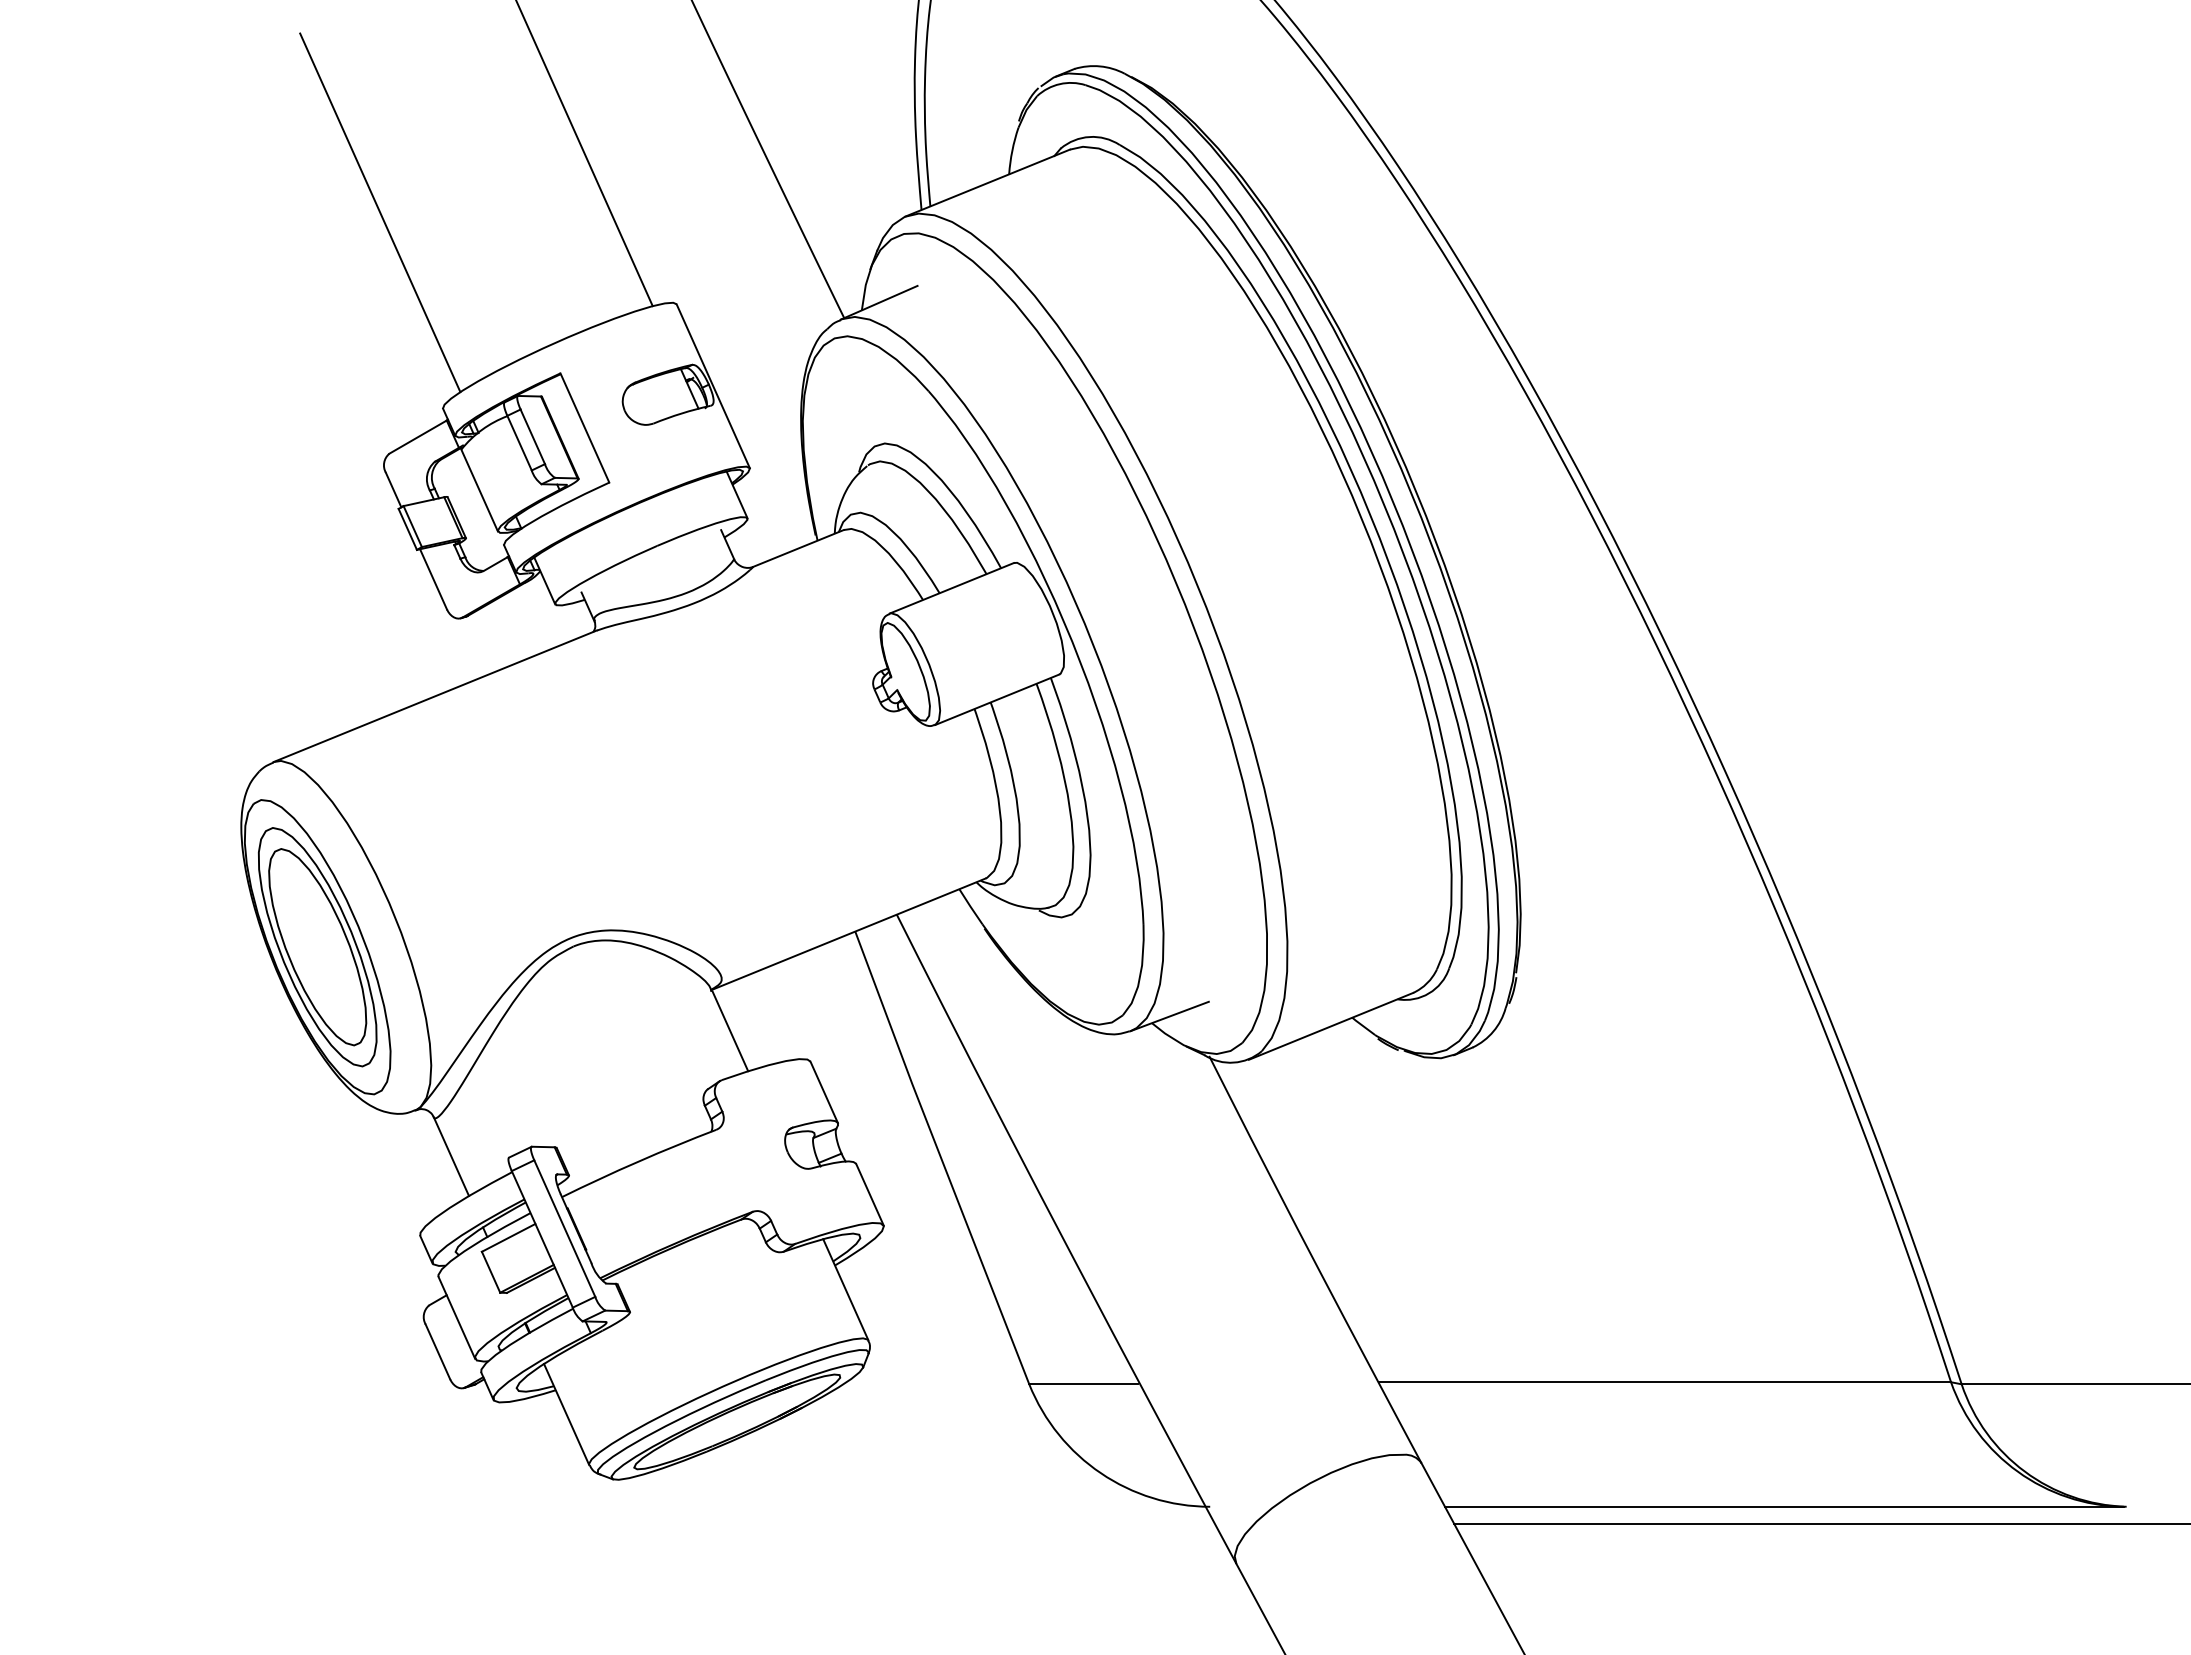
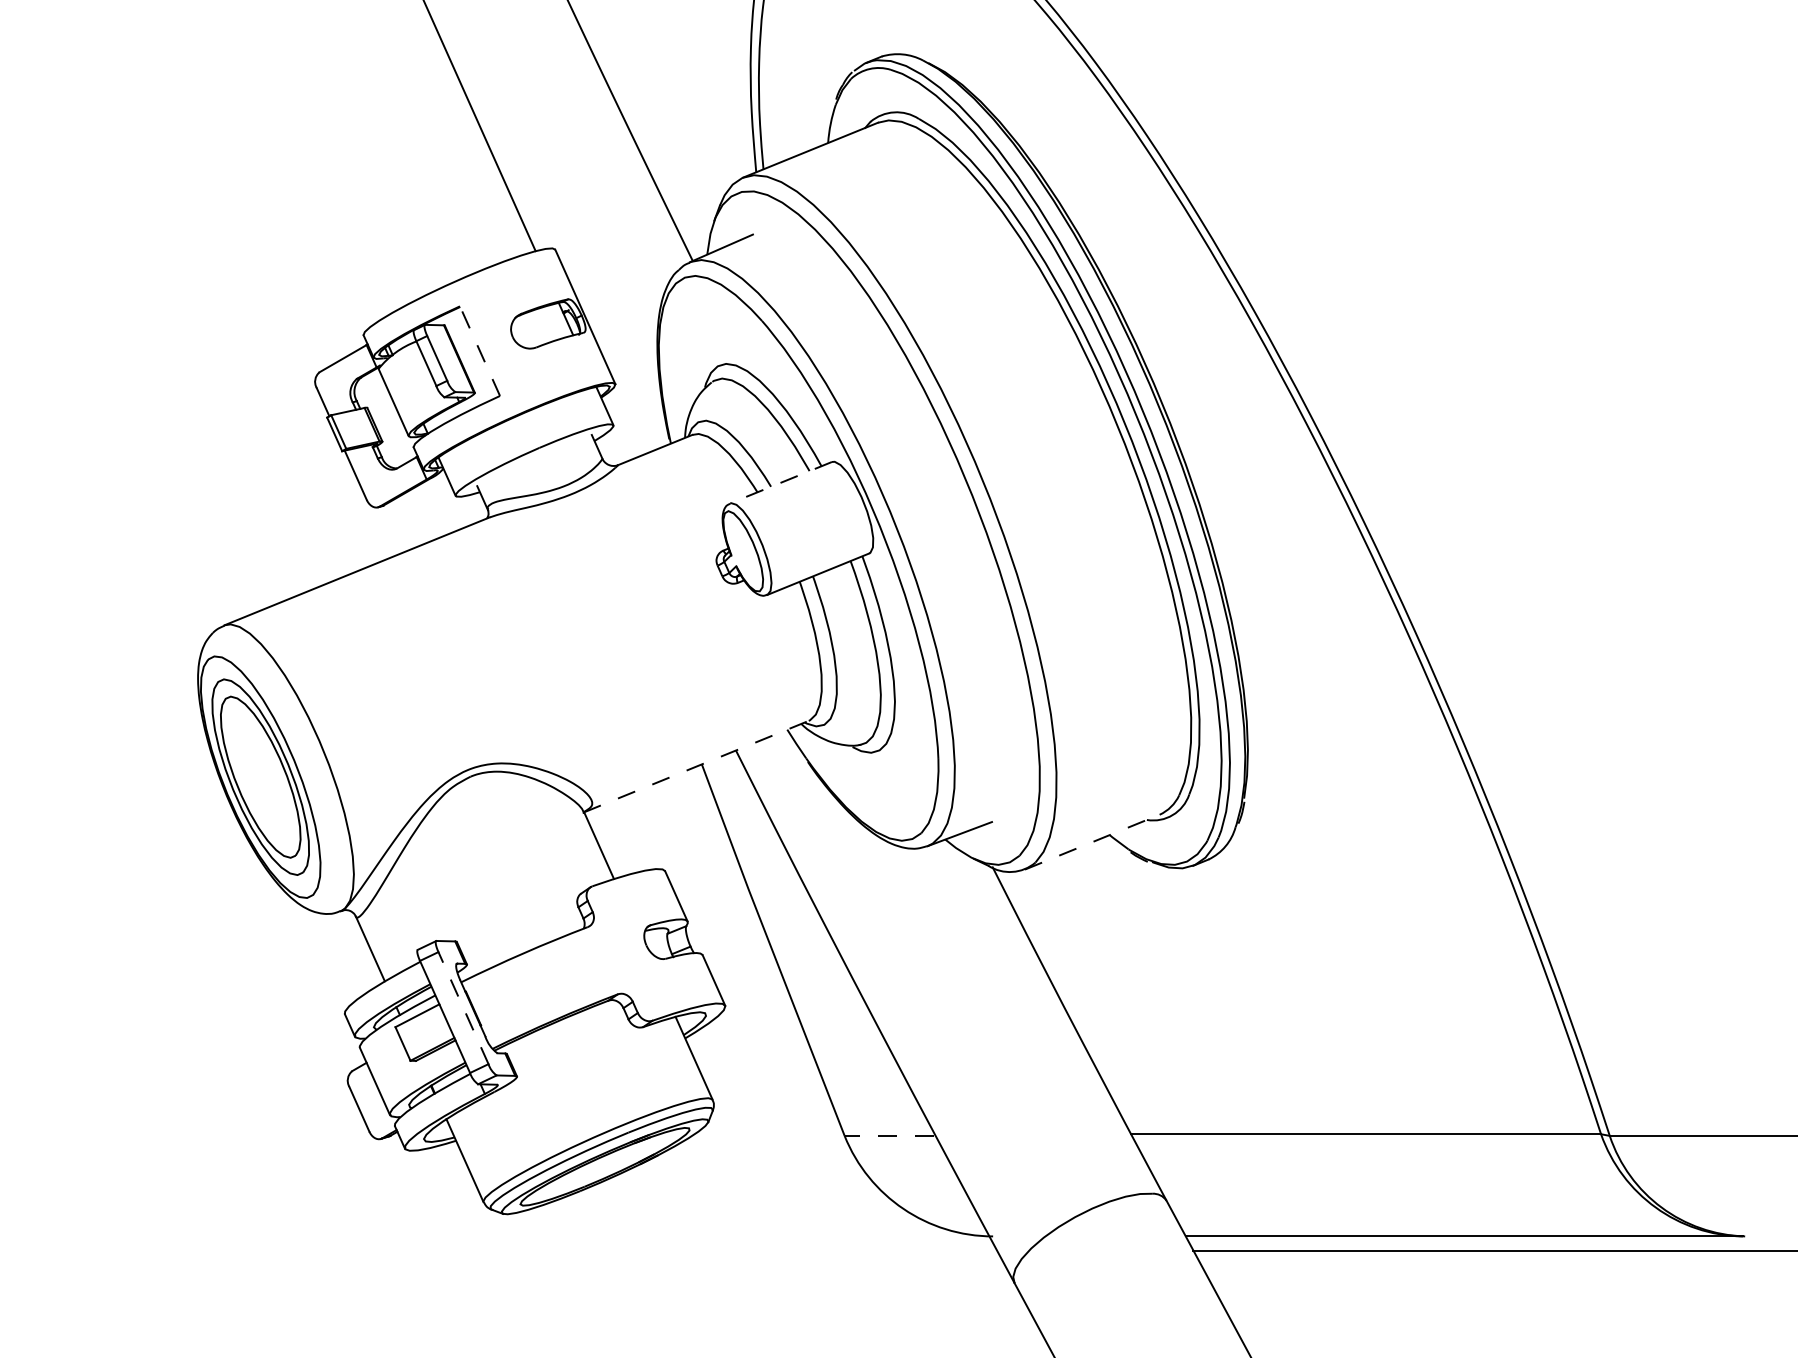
line: (380, 212) -> (312, 174), removed
line: (584, 428) -> (479, 351), solid -> dashed
line: (951, 588) -> (780, 482), solid -> dashed
line: (848, 934) -> (696, 766), solid -> dashed
line: (1331, 1026) -> (1092, 842), solid -> dashed
line: (564, 1228) -> (463, 1008), solid -> dashed
line: (1083, 1384) -> (889, 1136), solid -> dashed

